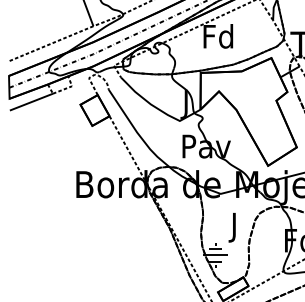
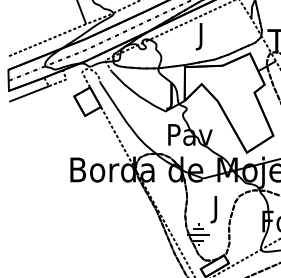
text: (217, 39) -> (200, 36), Fd -> J

